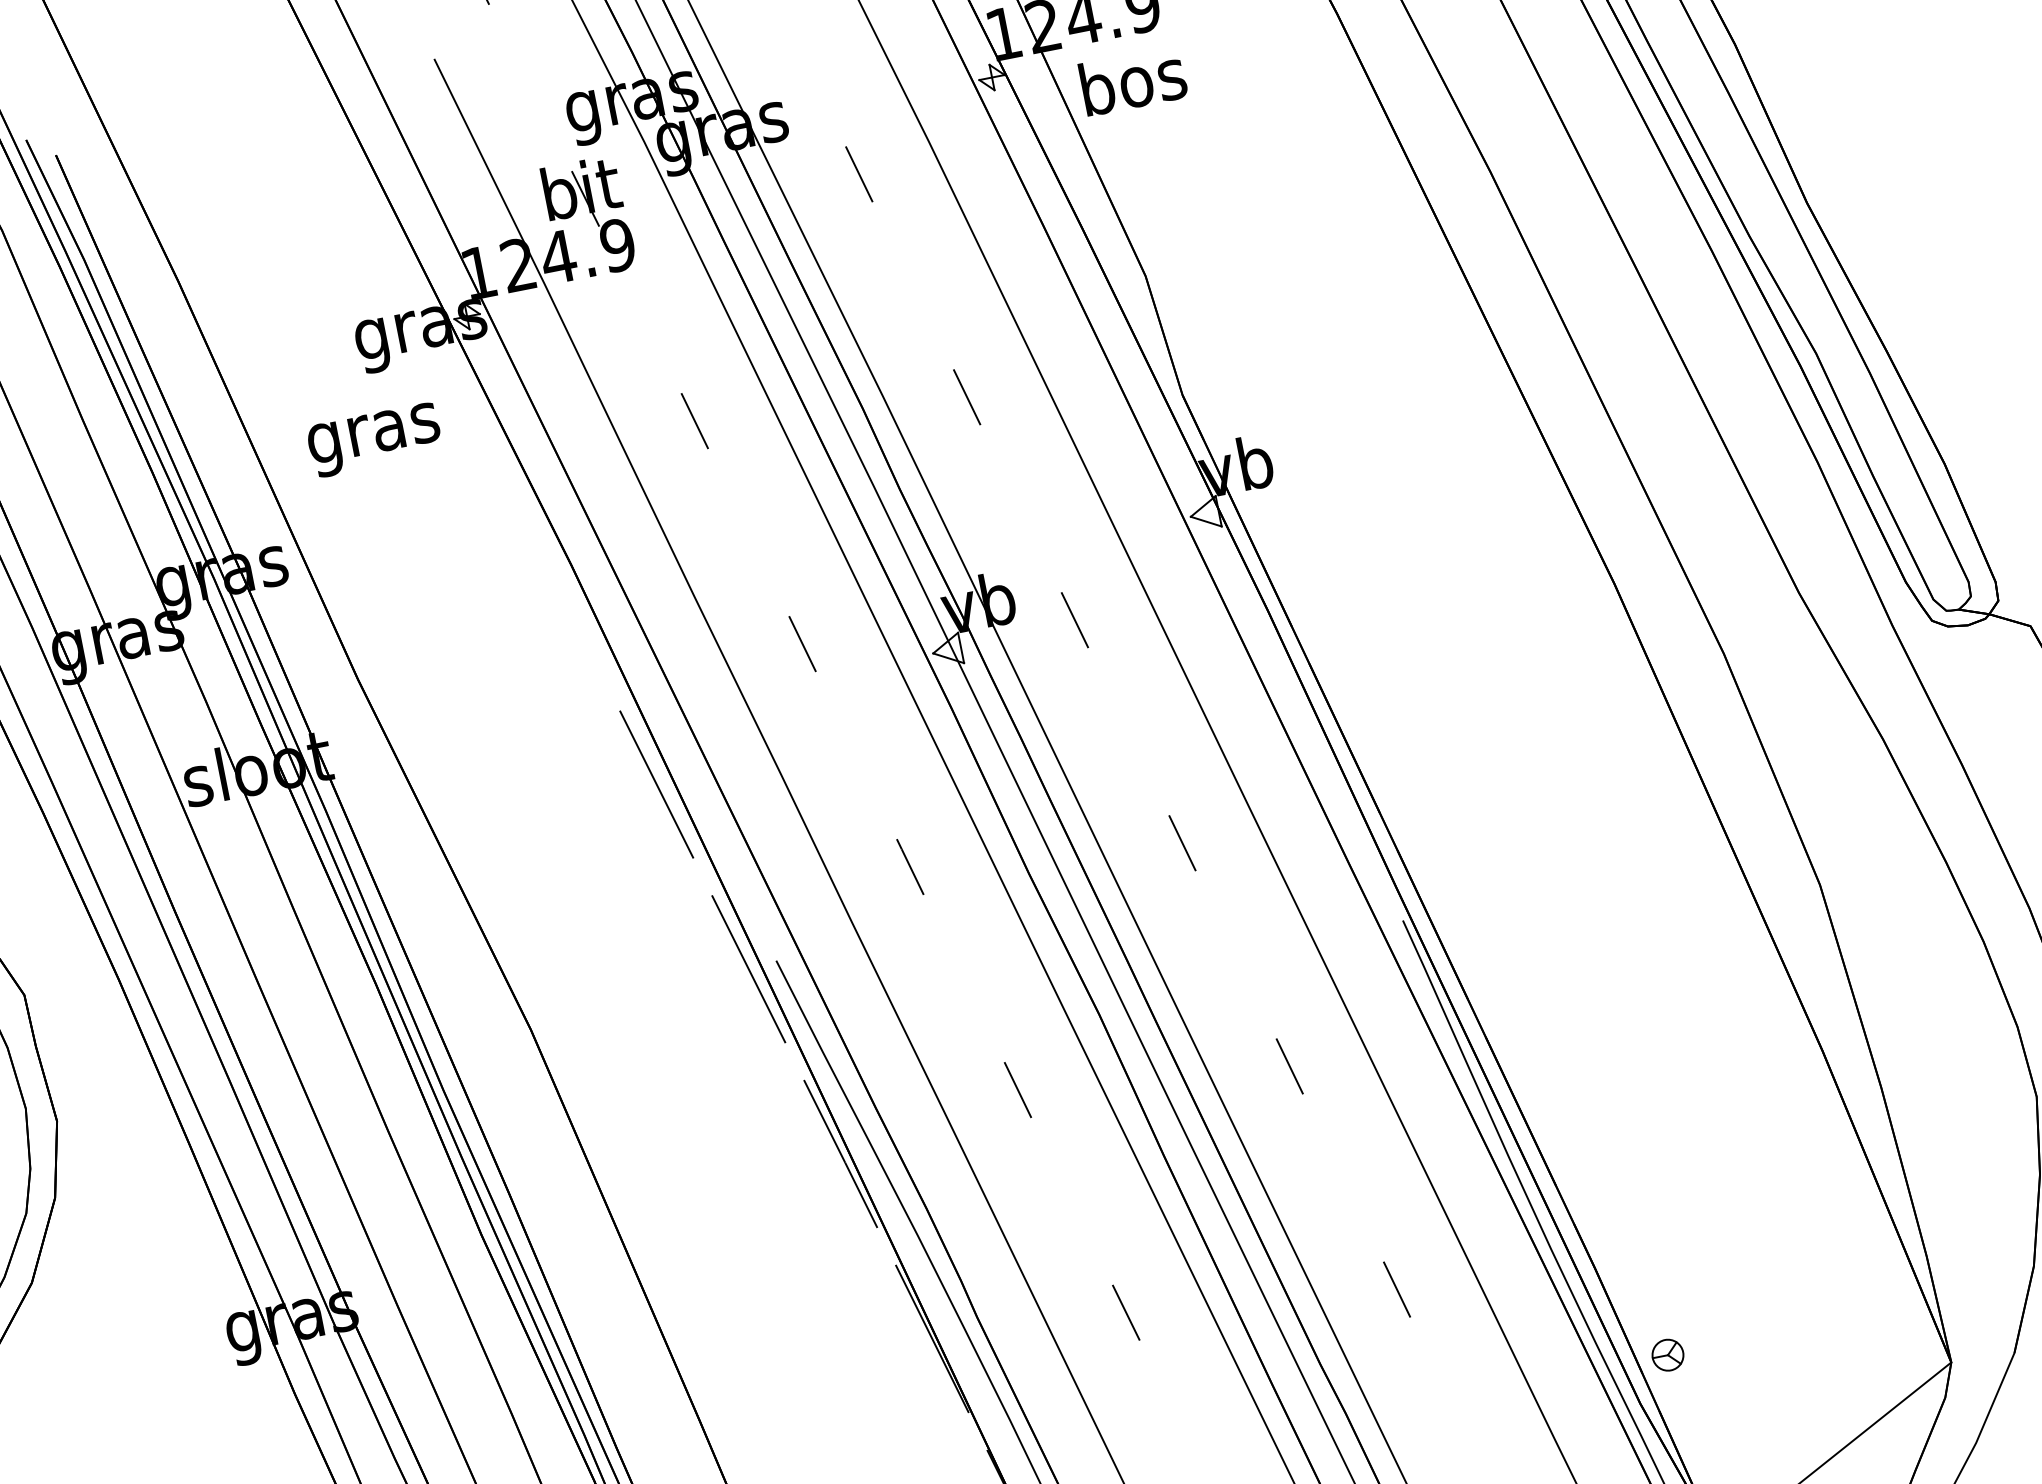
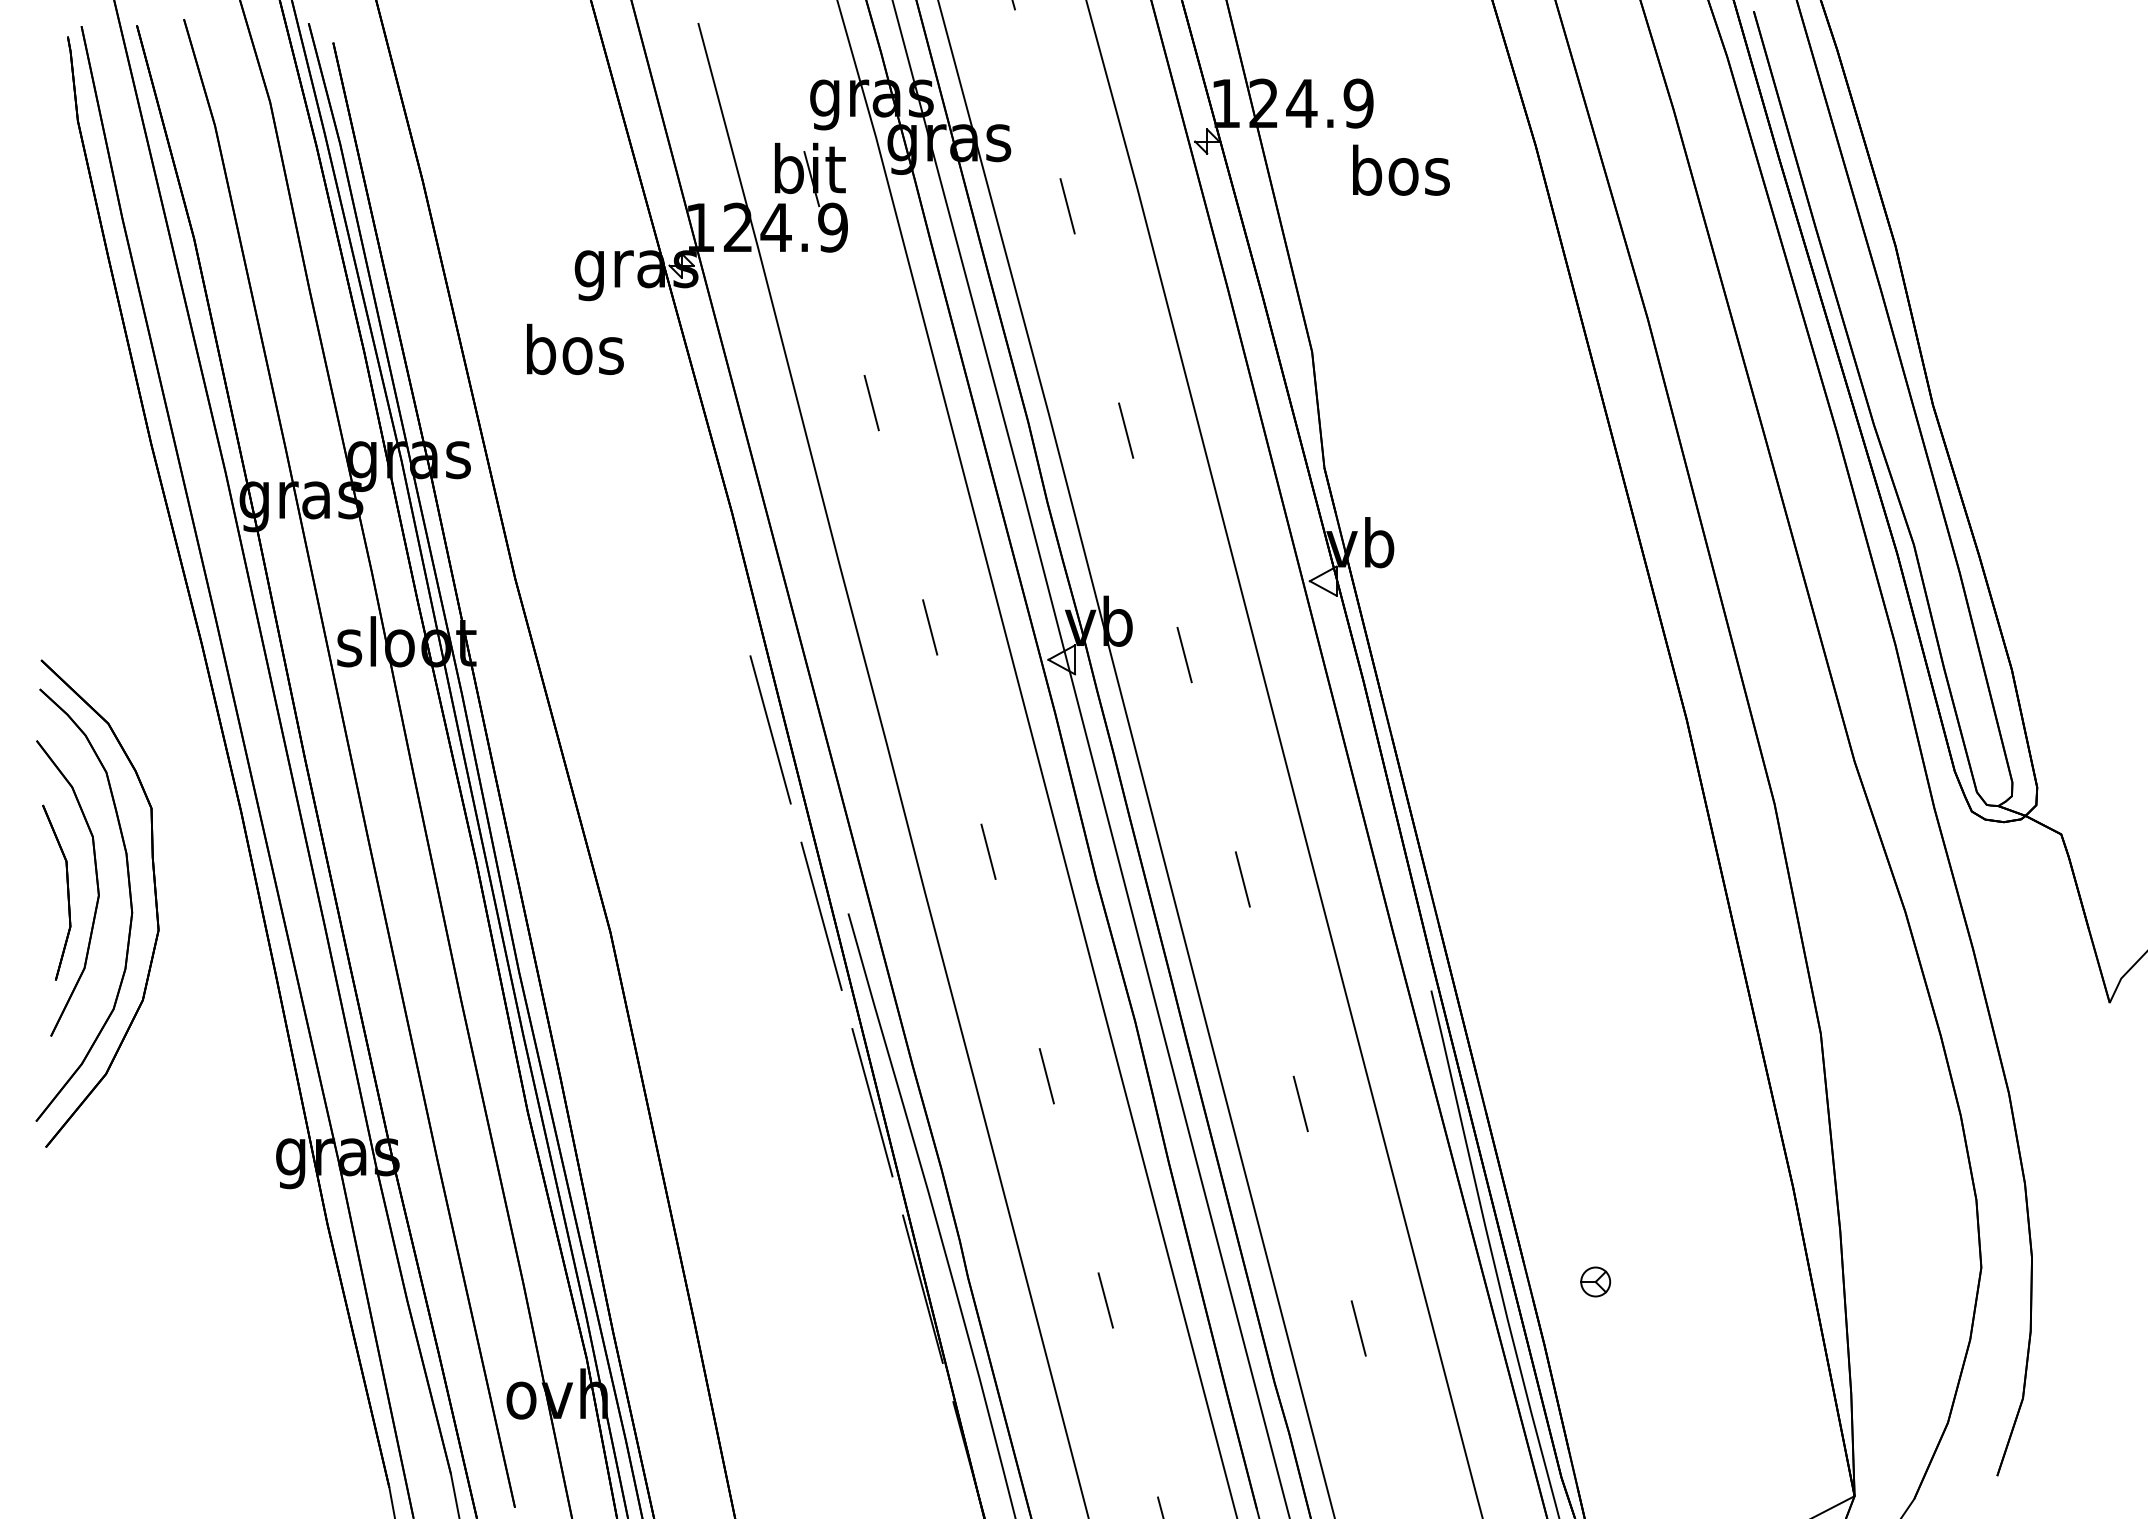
text: (1133, 80) -> (1401, 169), moved
text: (373, 432) -> (574, 355), gras -> bos
part: (1667, 1354) -> (1595, 1281), moved

